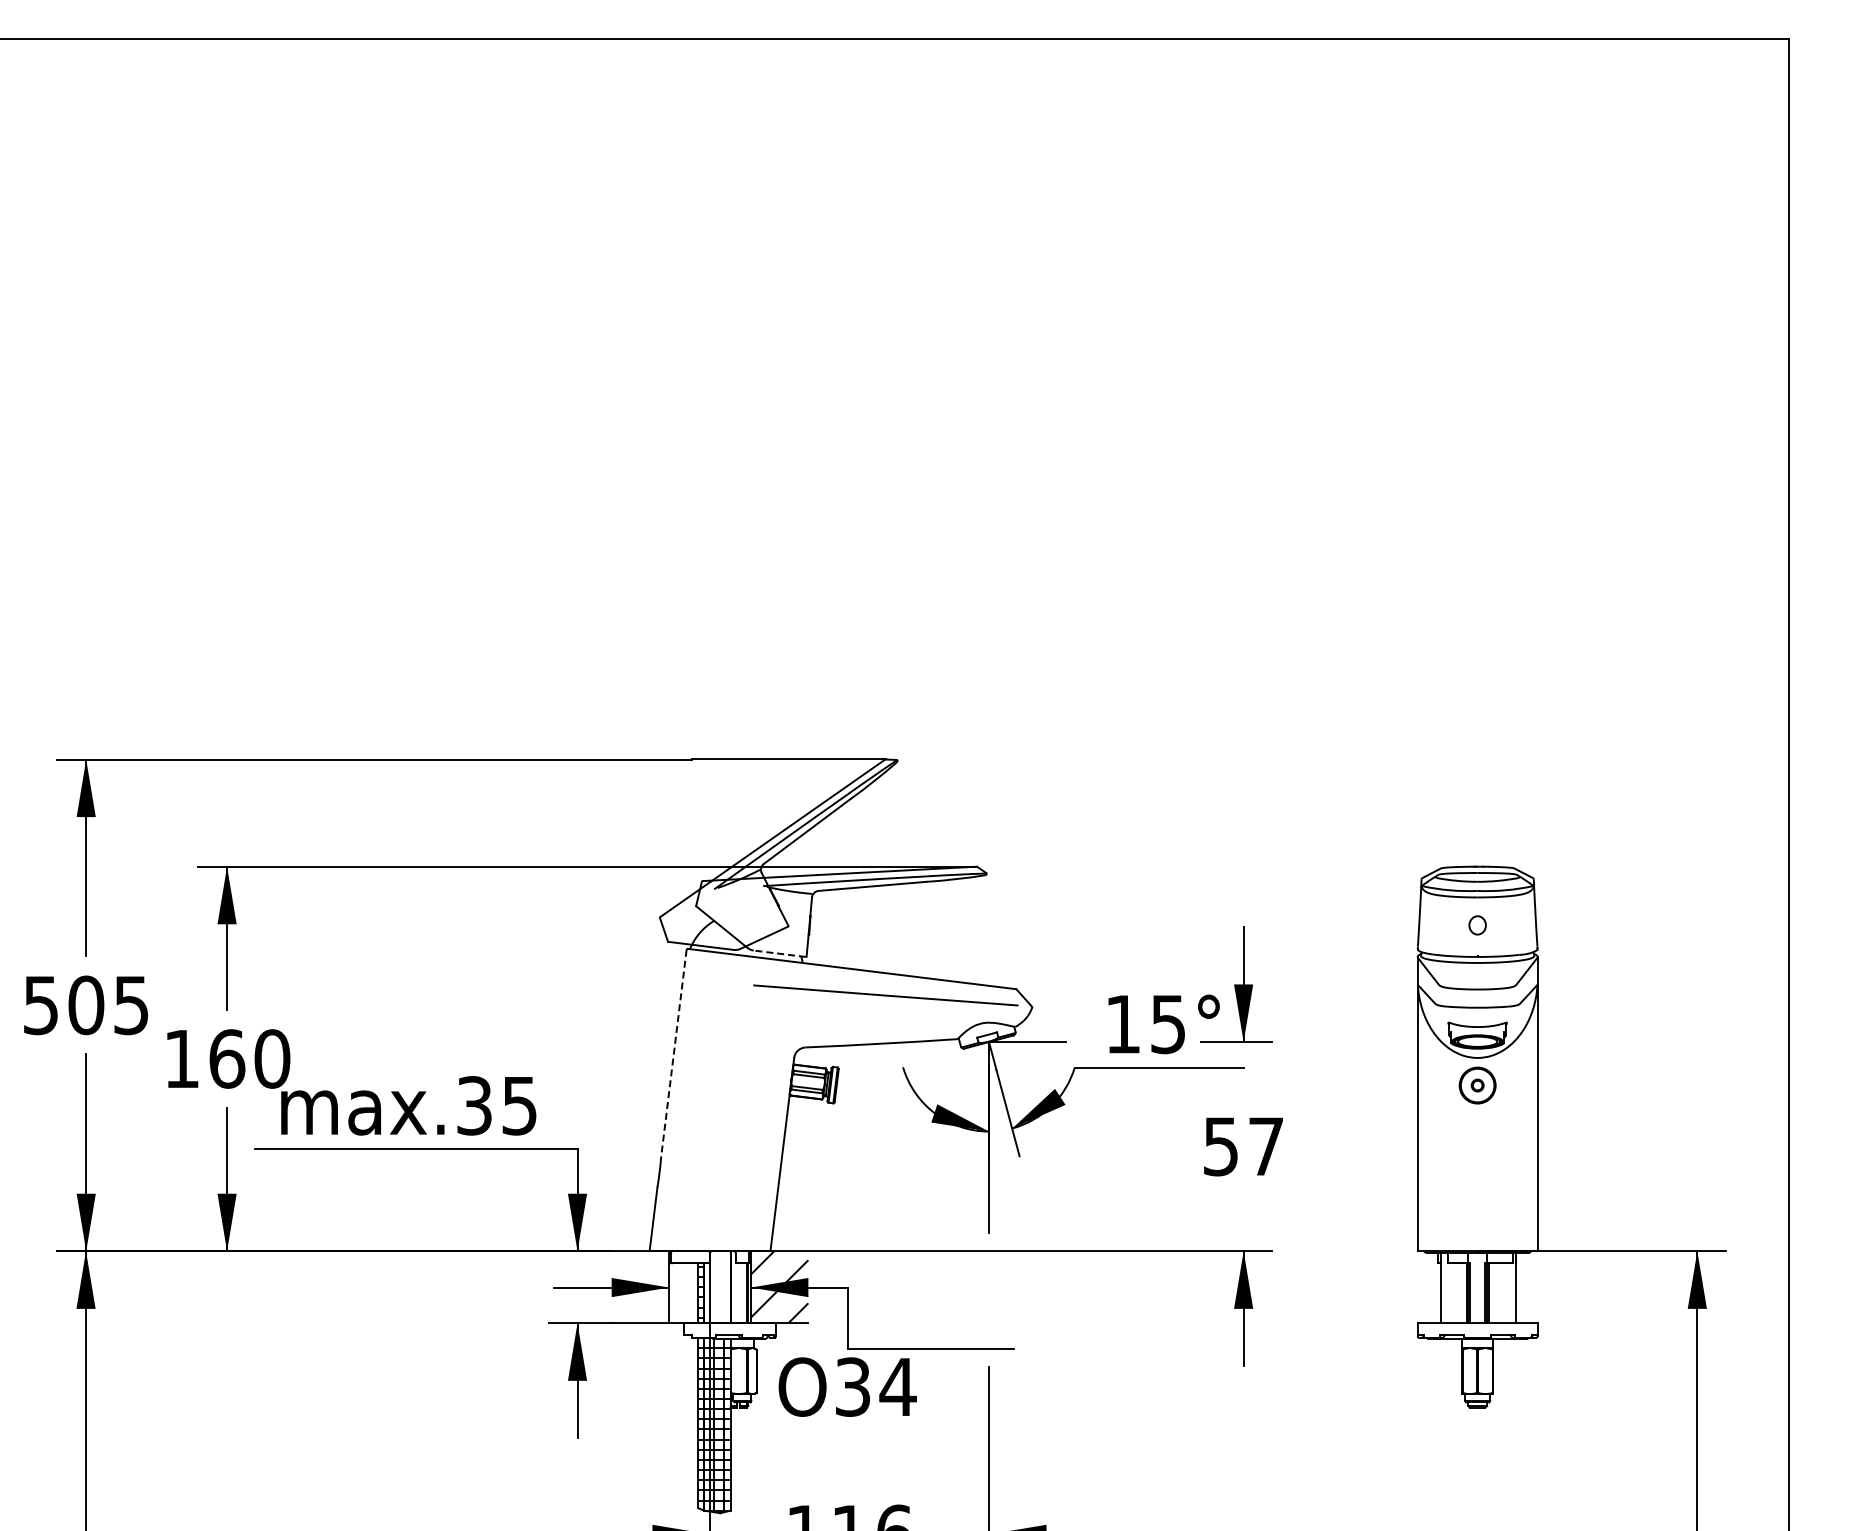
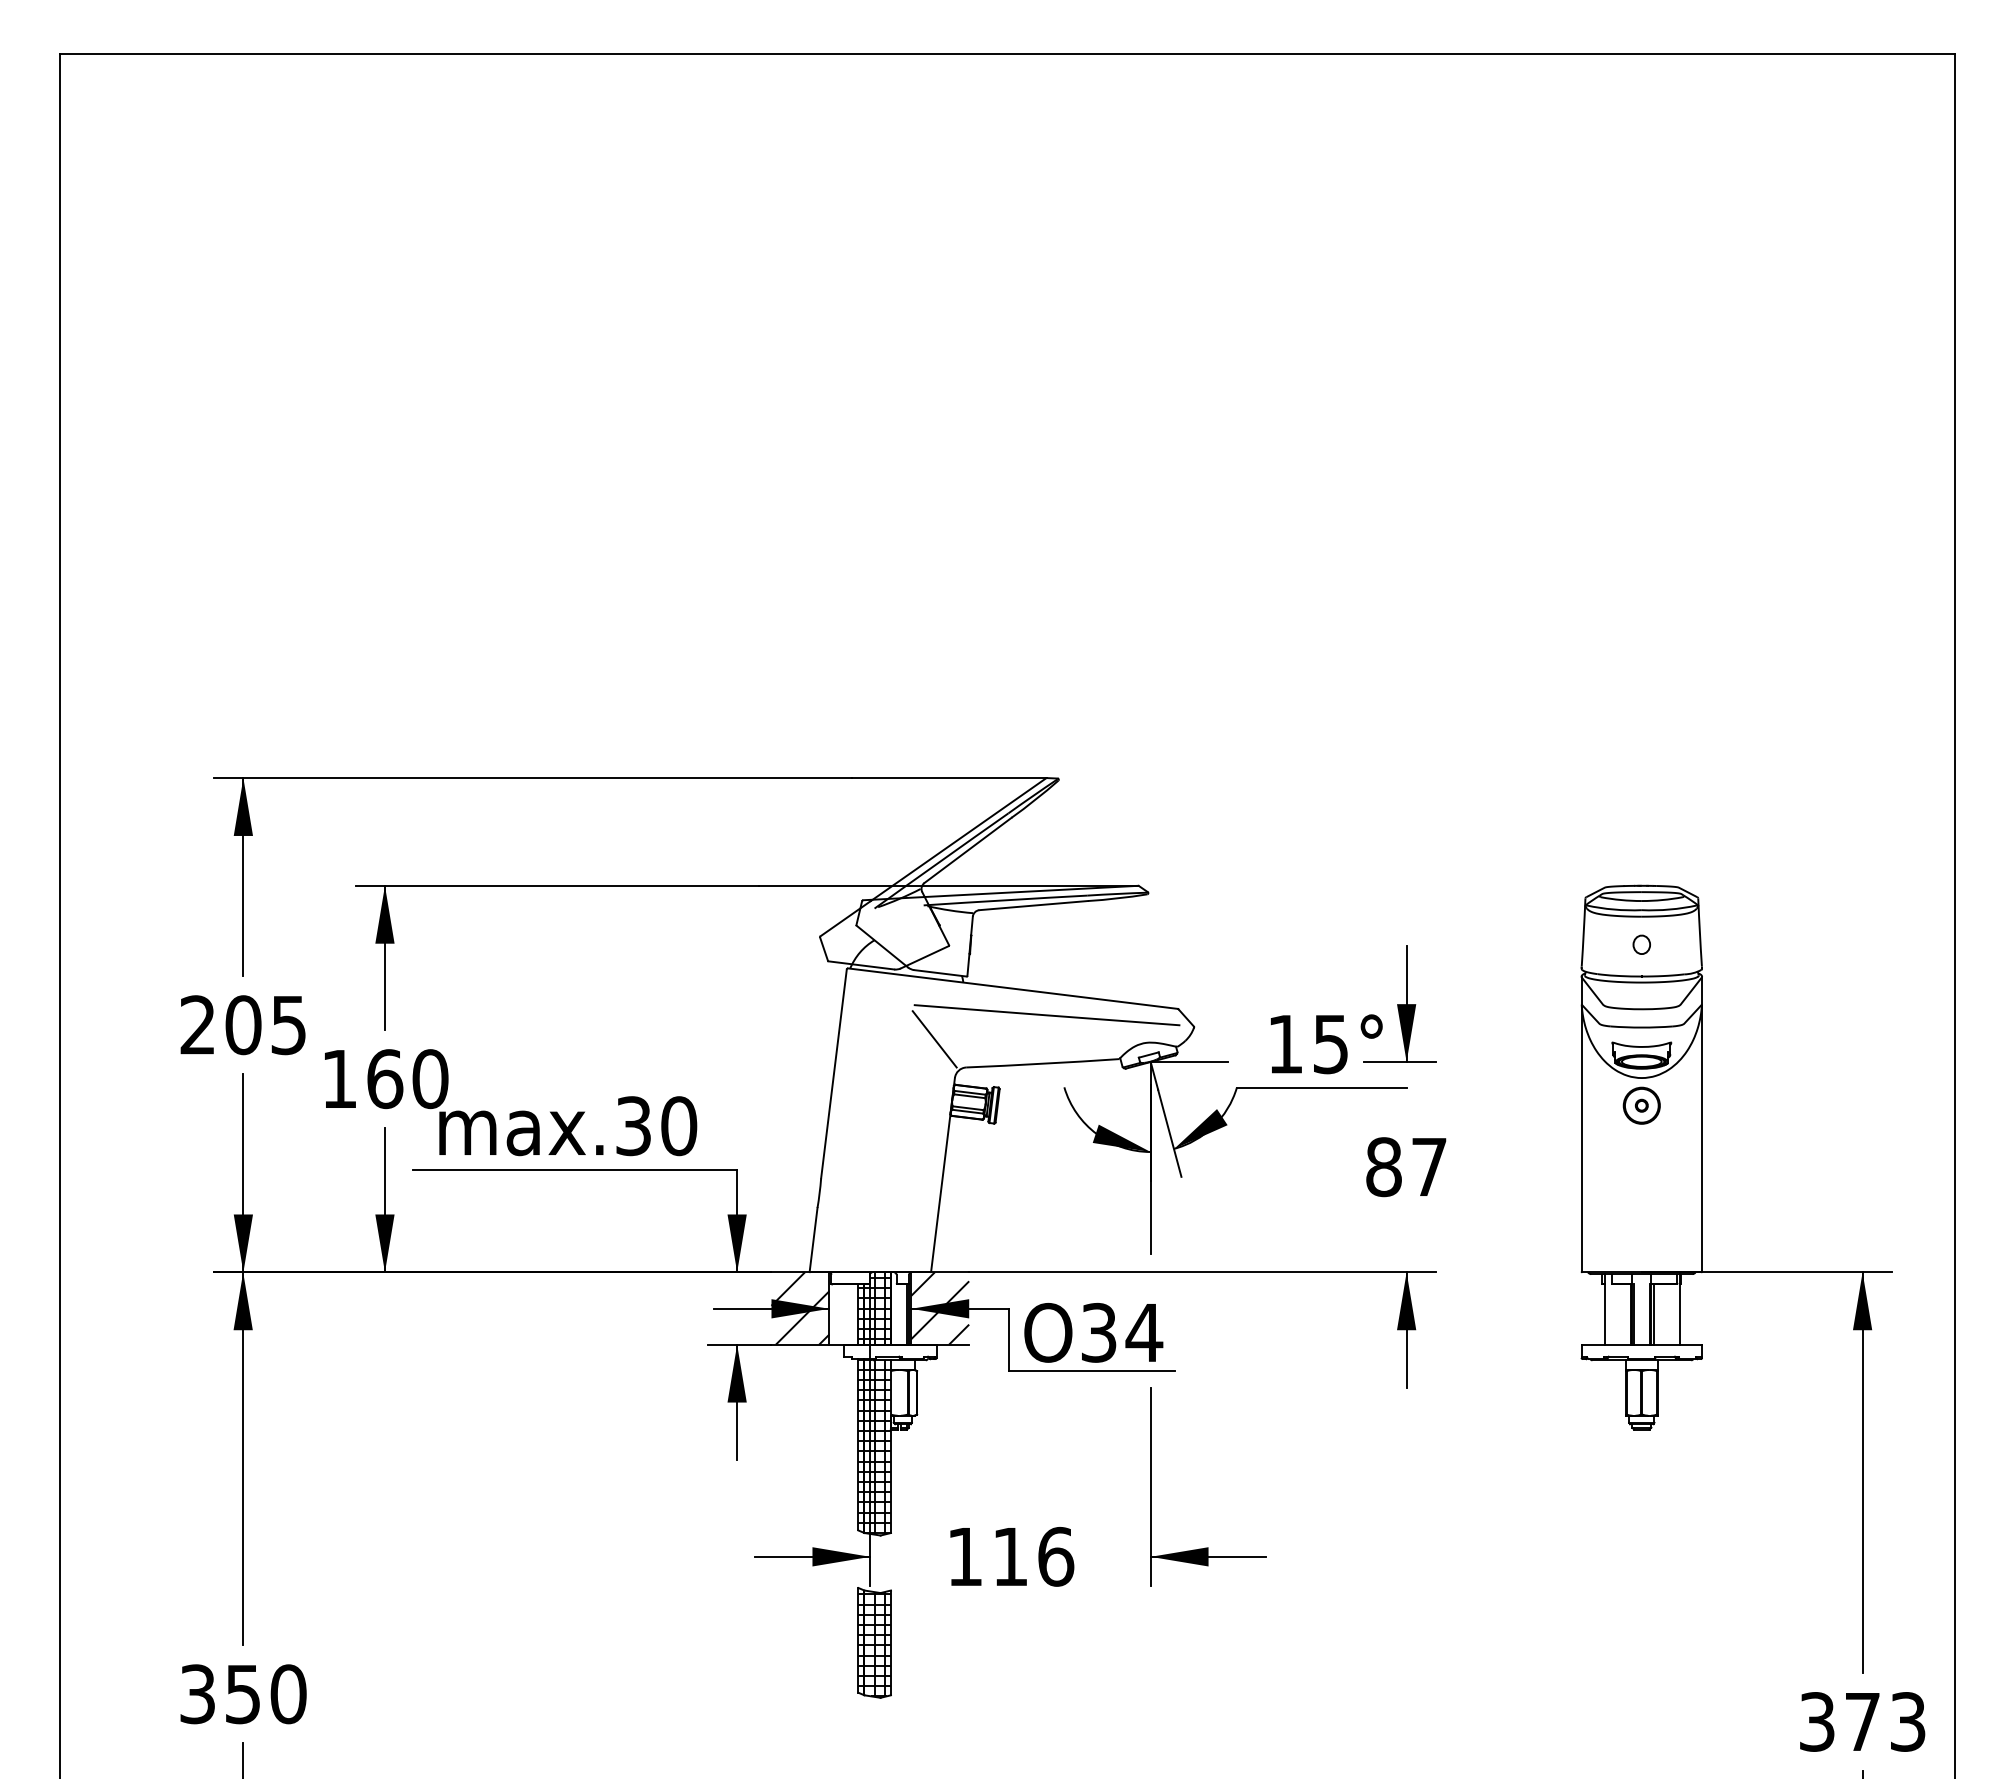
line: (778, 953) -> (939, 973), dashed -> solid
text: (40, 1005) -> (197, 1025), 505 -> 205
line: (773, 1019) -> (934, 1039), added
line: (673, 1054) -> (833, 1074), dashed -> solid
text: (520, 1106) -> (679, 1126), max.35 -> max.30
text: (1220, 1146) -> (1383, 1167), 57 -> 87
hatch: (640, 1287) -> (800, 1308), added
hatch: (717, 1287) -> (877, 1308), added
text: (847, 1386) -> (1093, 1332), moved

